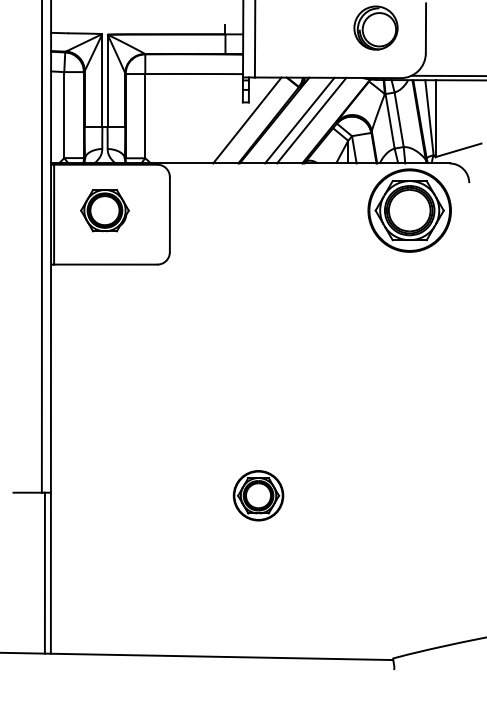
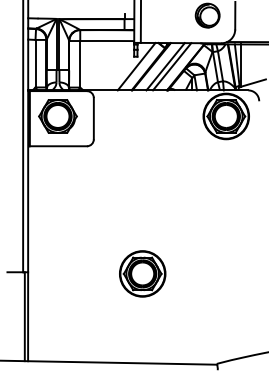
part: (104, 210) -> (57, 116), size x1.43
part: (257, 494) -> (142, 273), size x1.67

